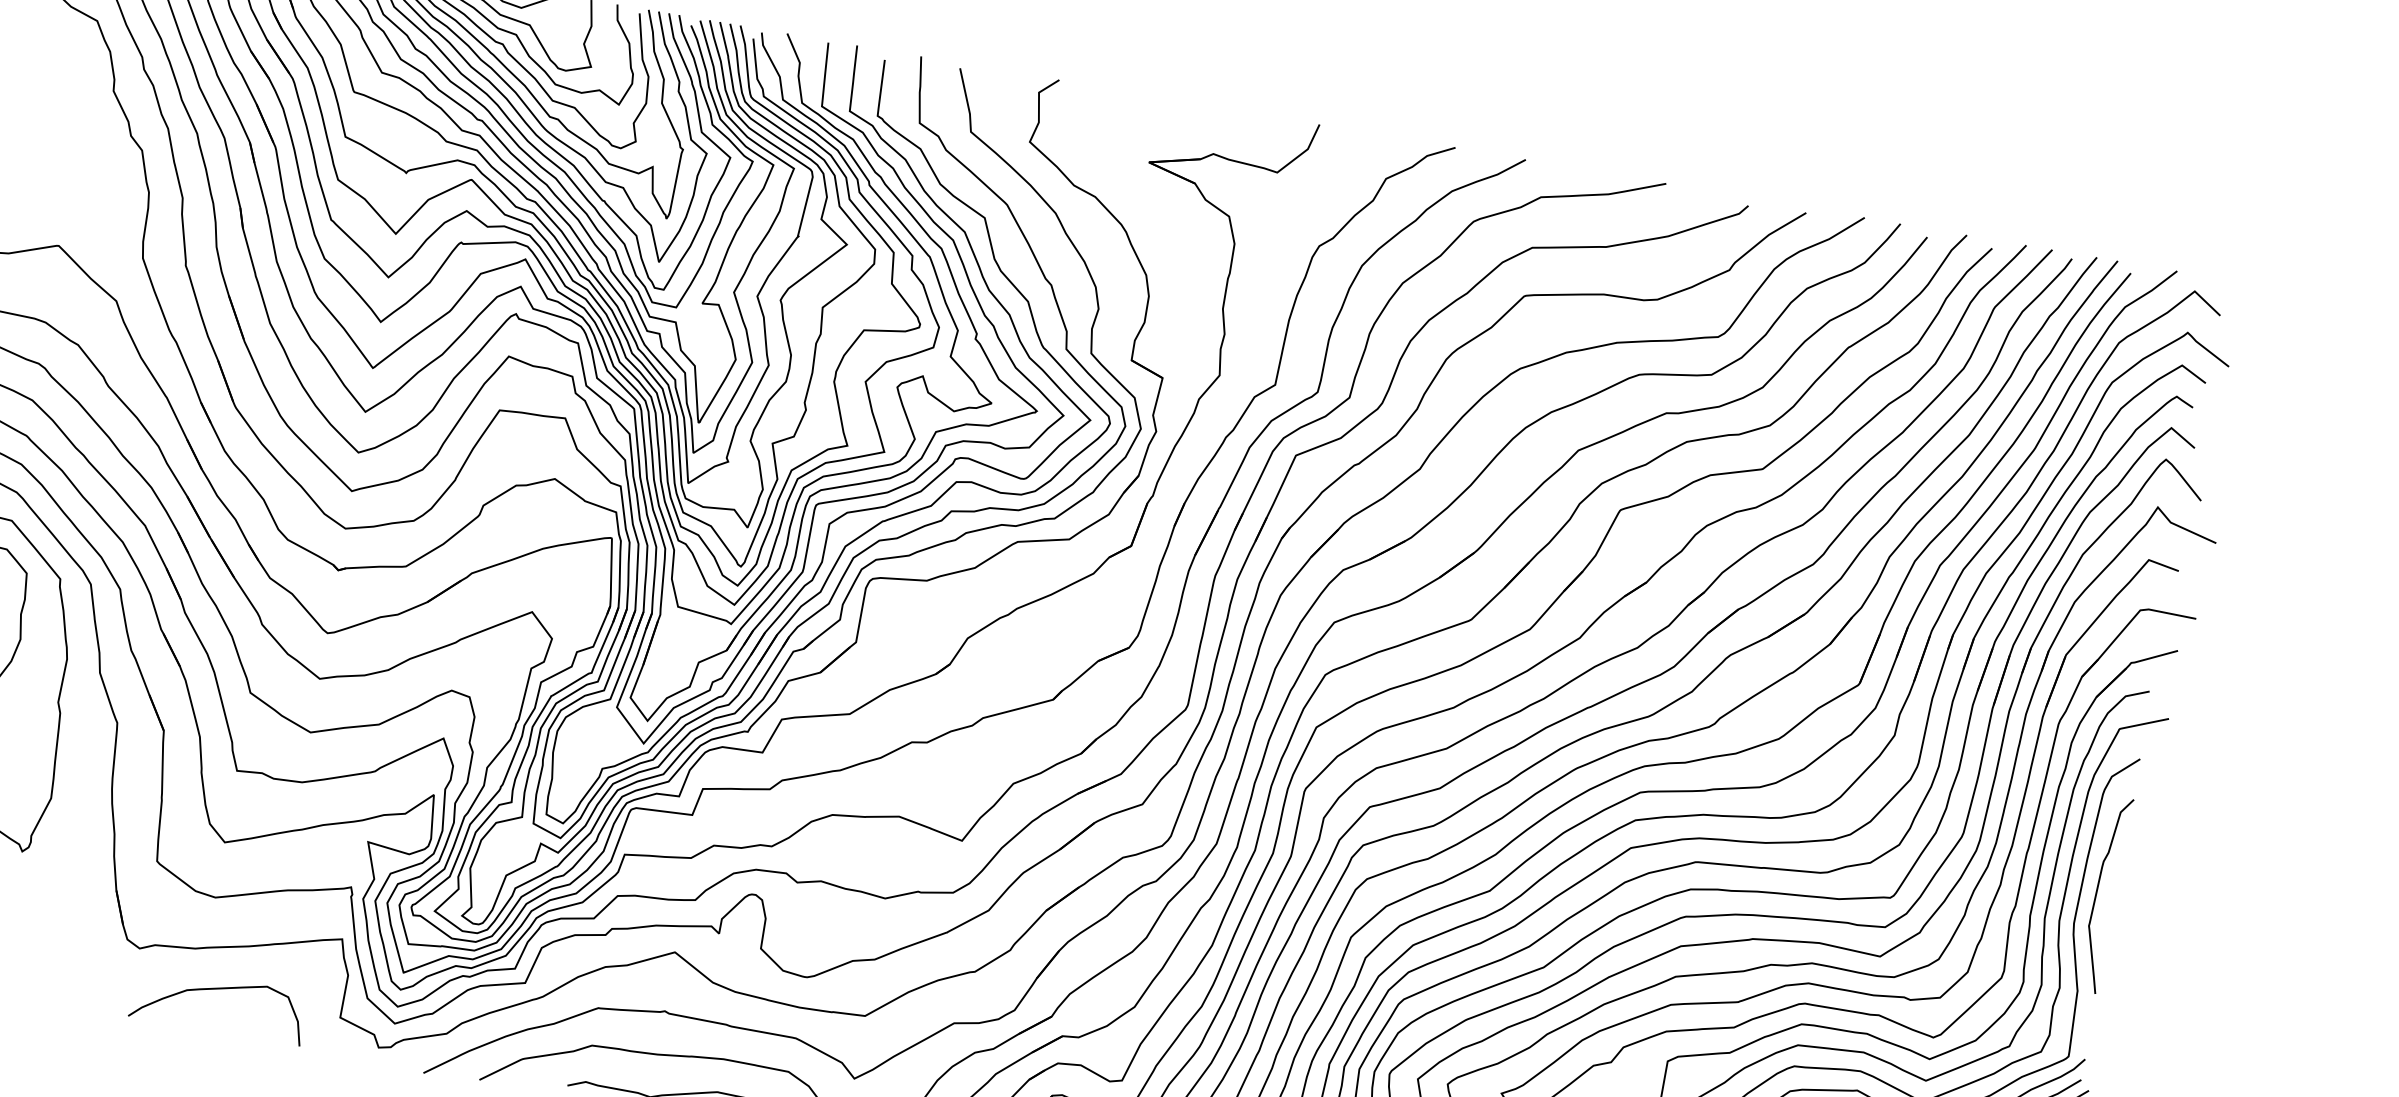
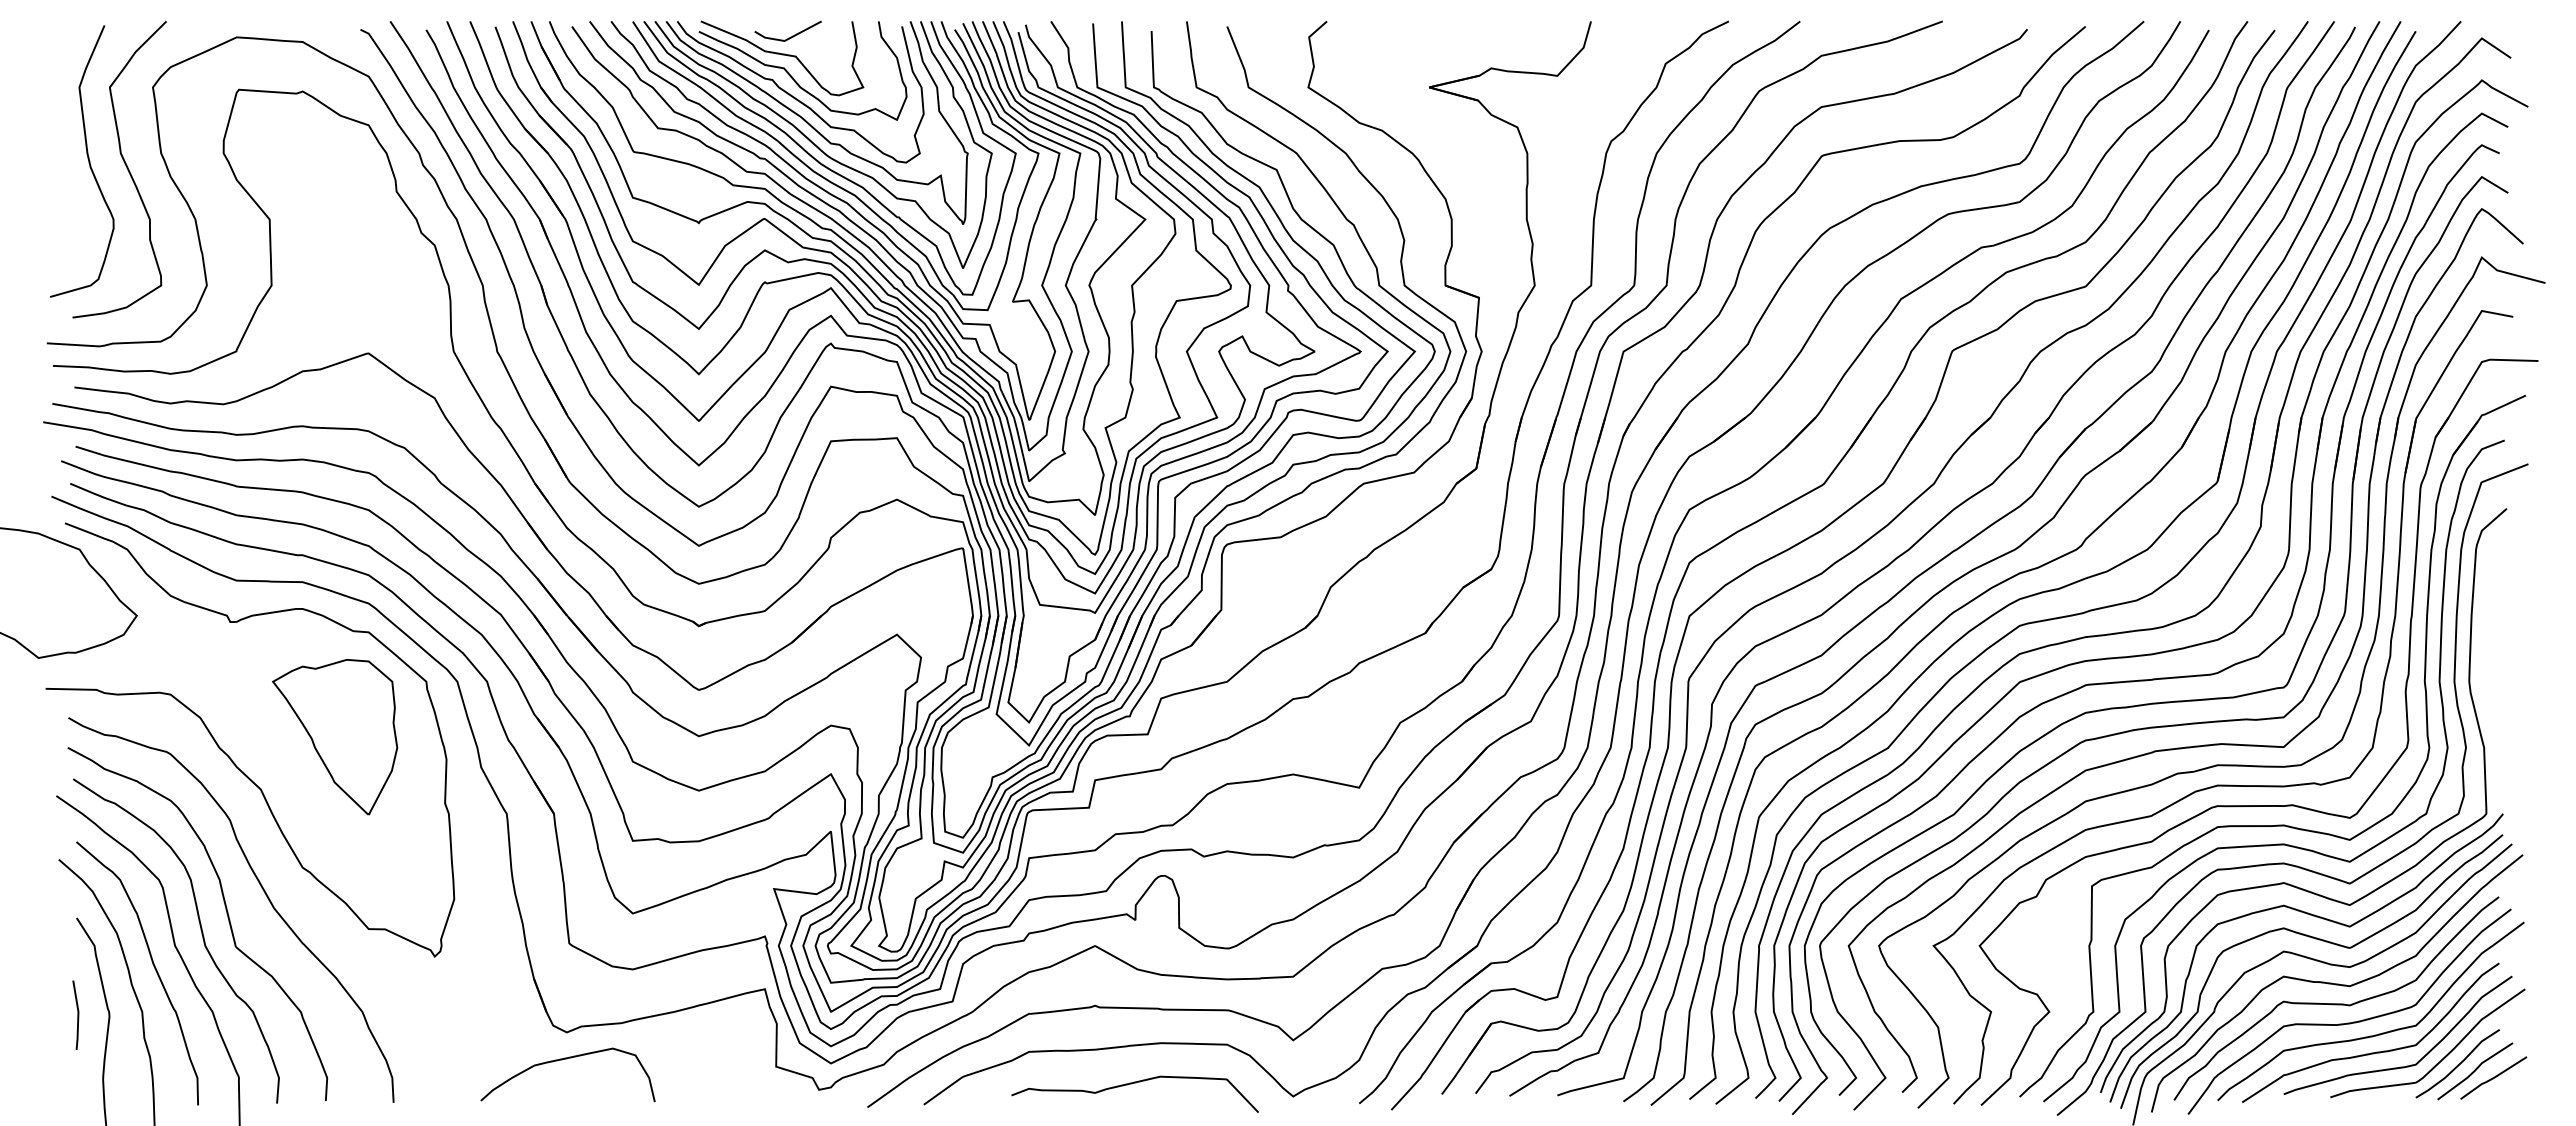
curve: (2097, 893) -> (2487, 648), removed
curve: (215, 989) -> (562, 1060), moved

